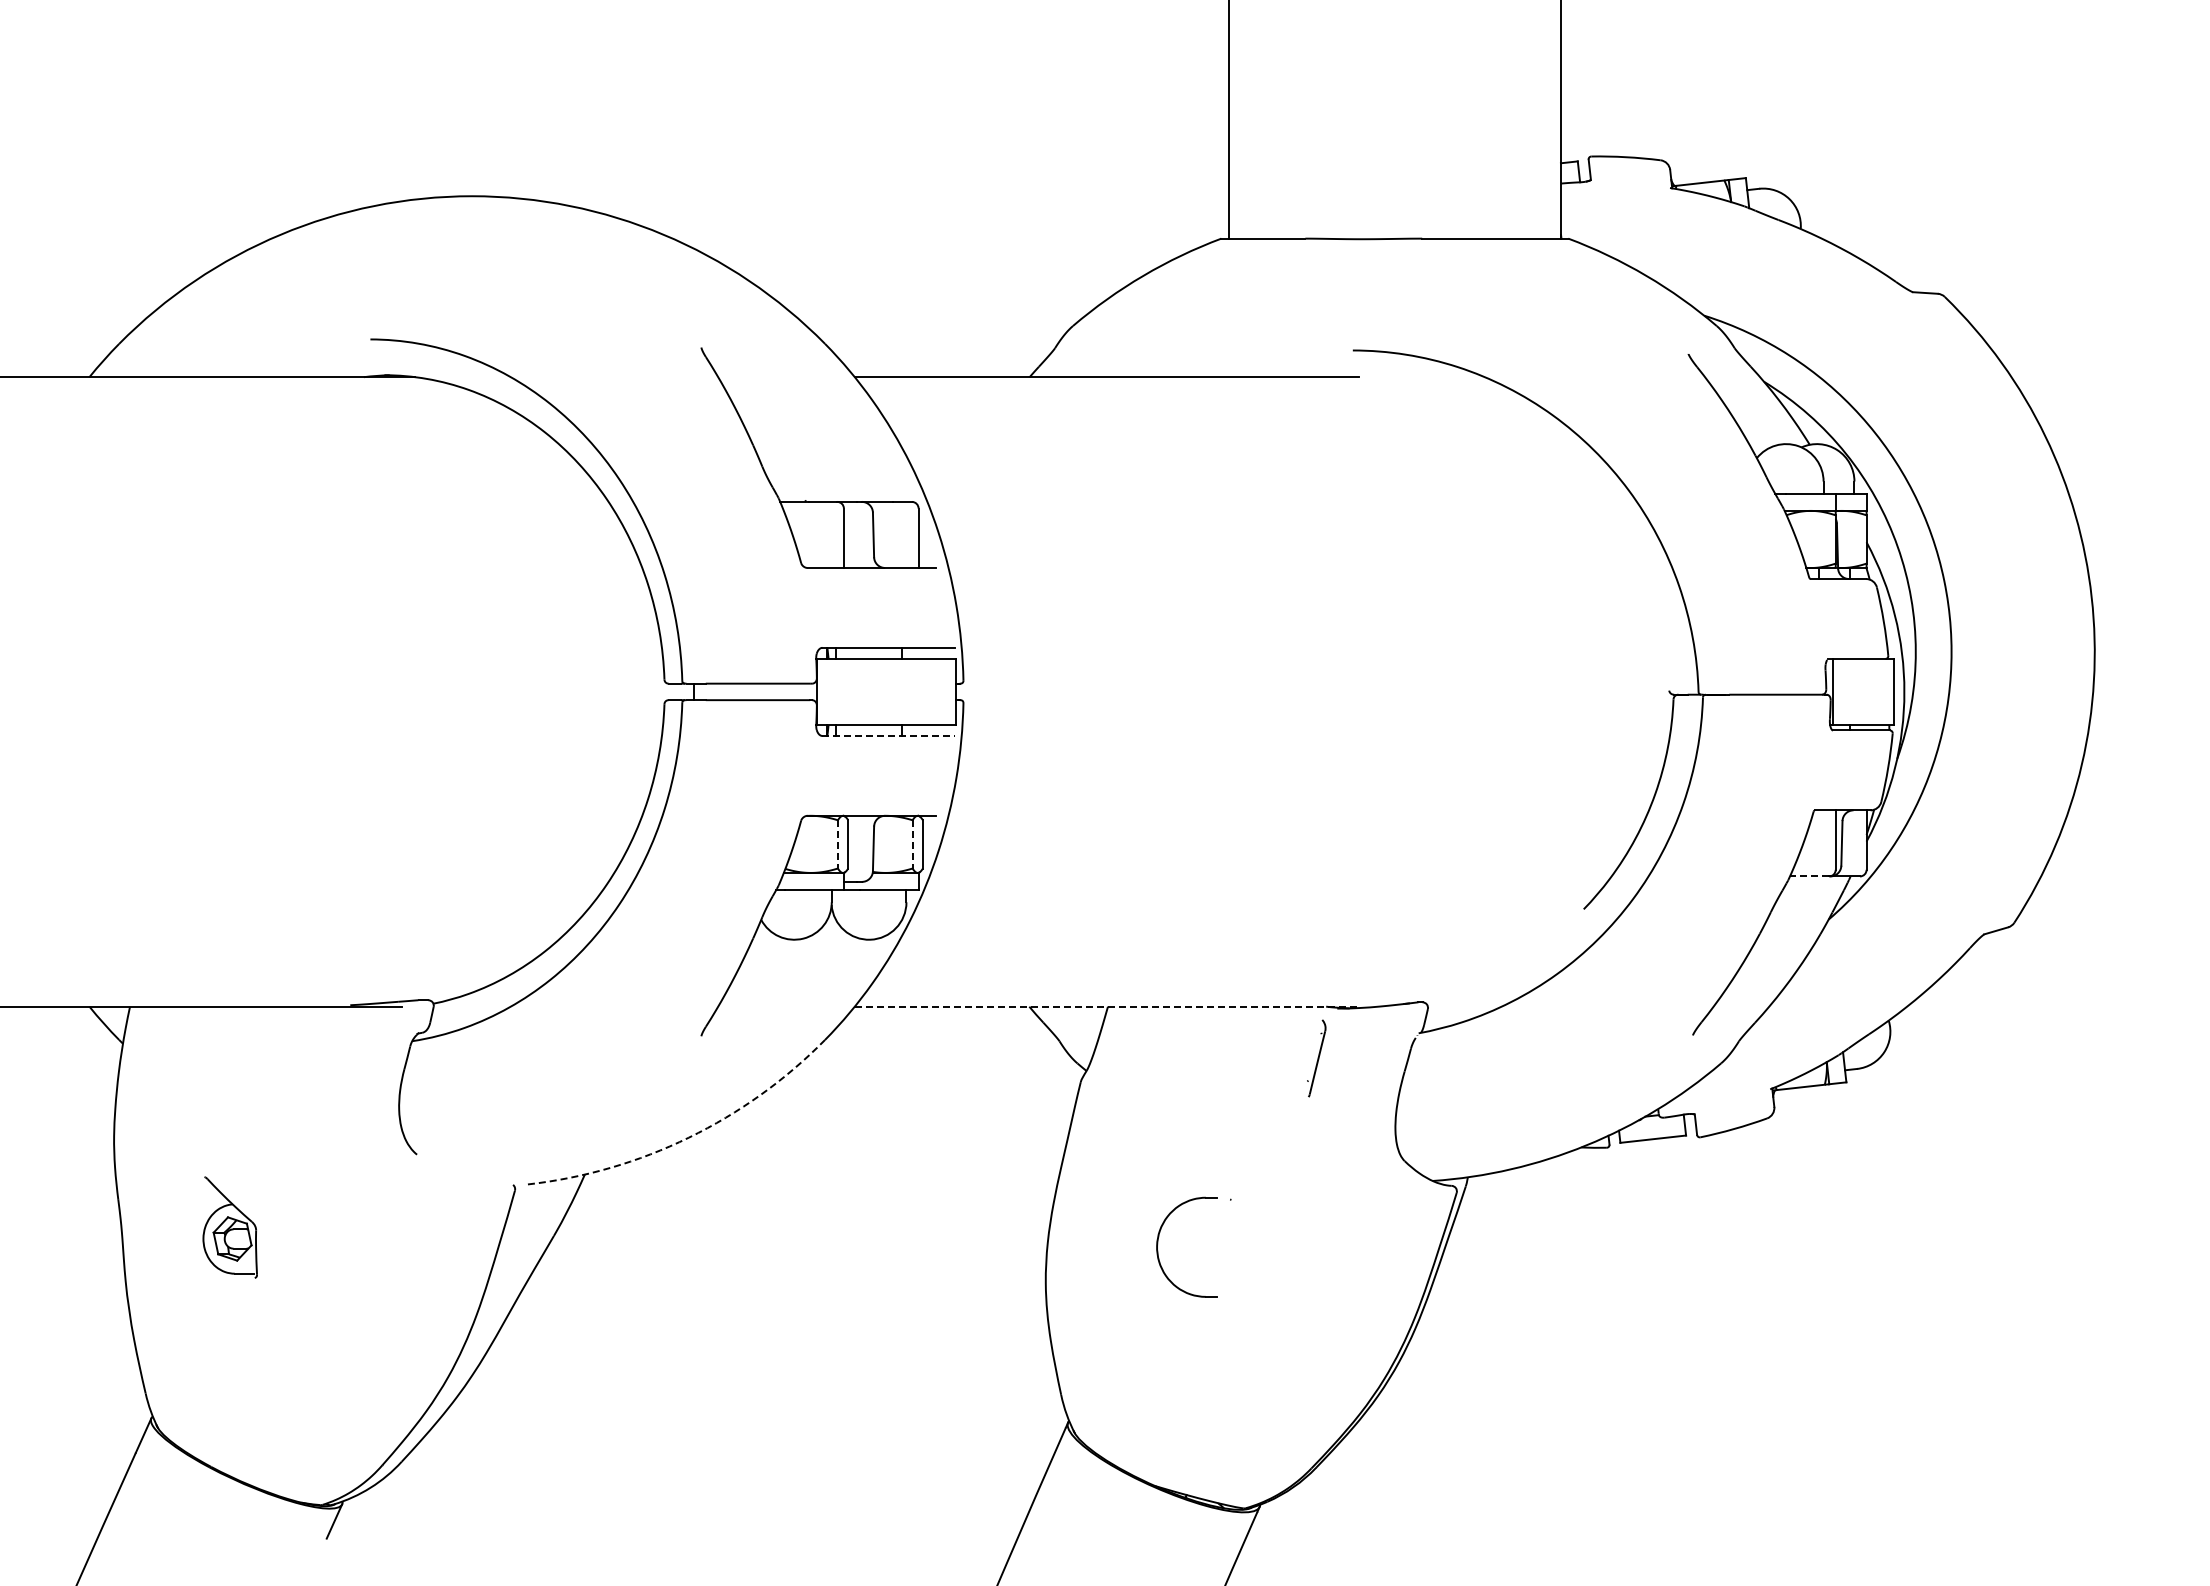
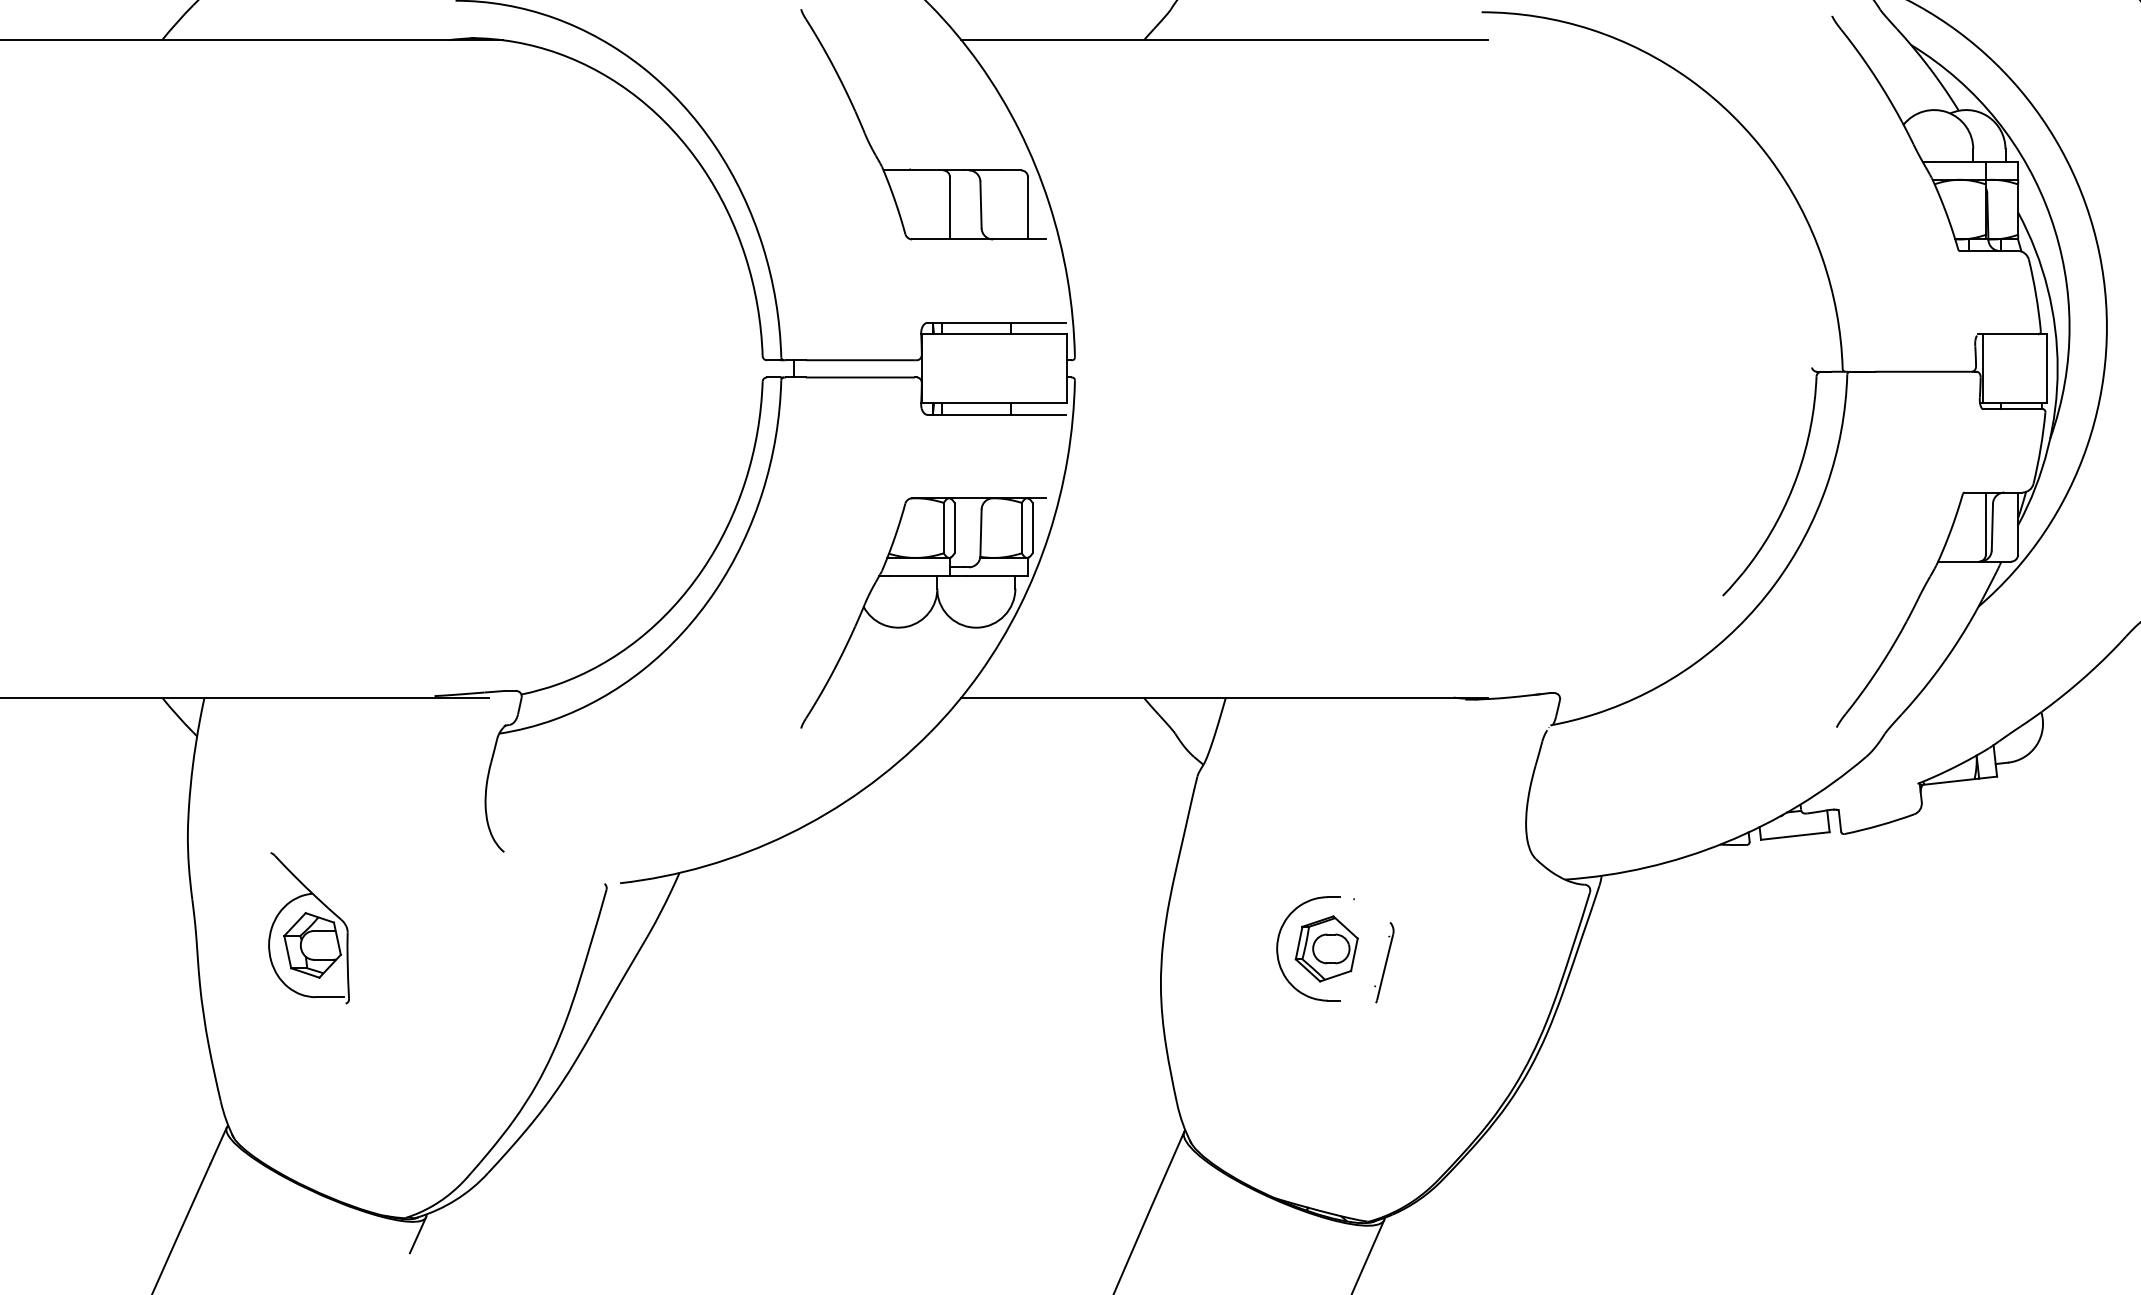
line: (889, 735) -> (997, 414), dashed -> solid
line: (837, 844) -> (943, 528), dashed -> solid
line: (912, 844) -> (1021, 528), dashed -> solid
line: (1809, 876) -> (1958, 561), dashed -> solid
line: (1107, 1006) -> (1225, 697), dashed -> solid
part: (1316, 1058) -> (1384, 962), moved
arc: (688, 1137) -> (787, 834), dashed -> solid
part: (230, 1227) -> (309, 928), size x1.43
part: (1204, 1247) -> (1326, 949), added

